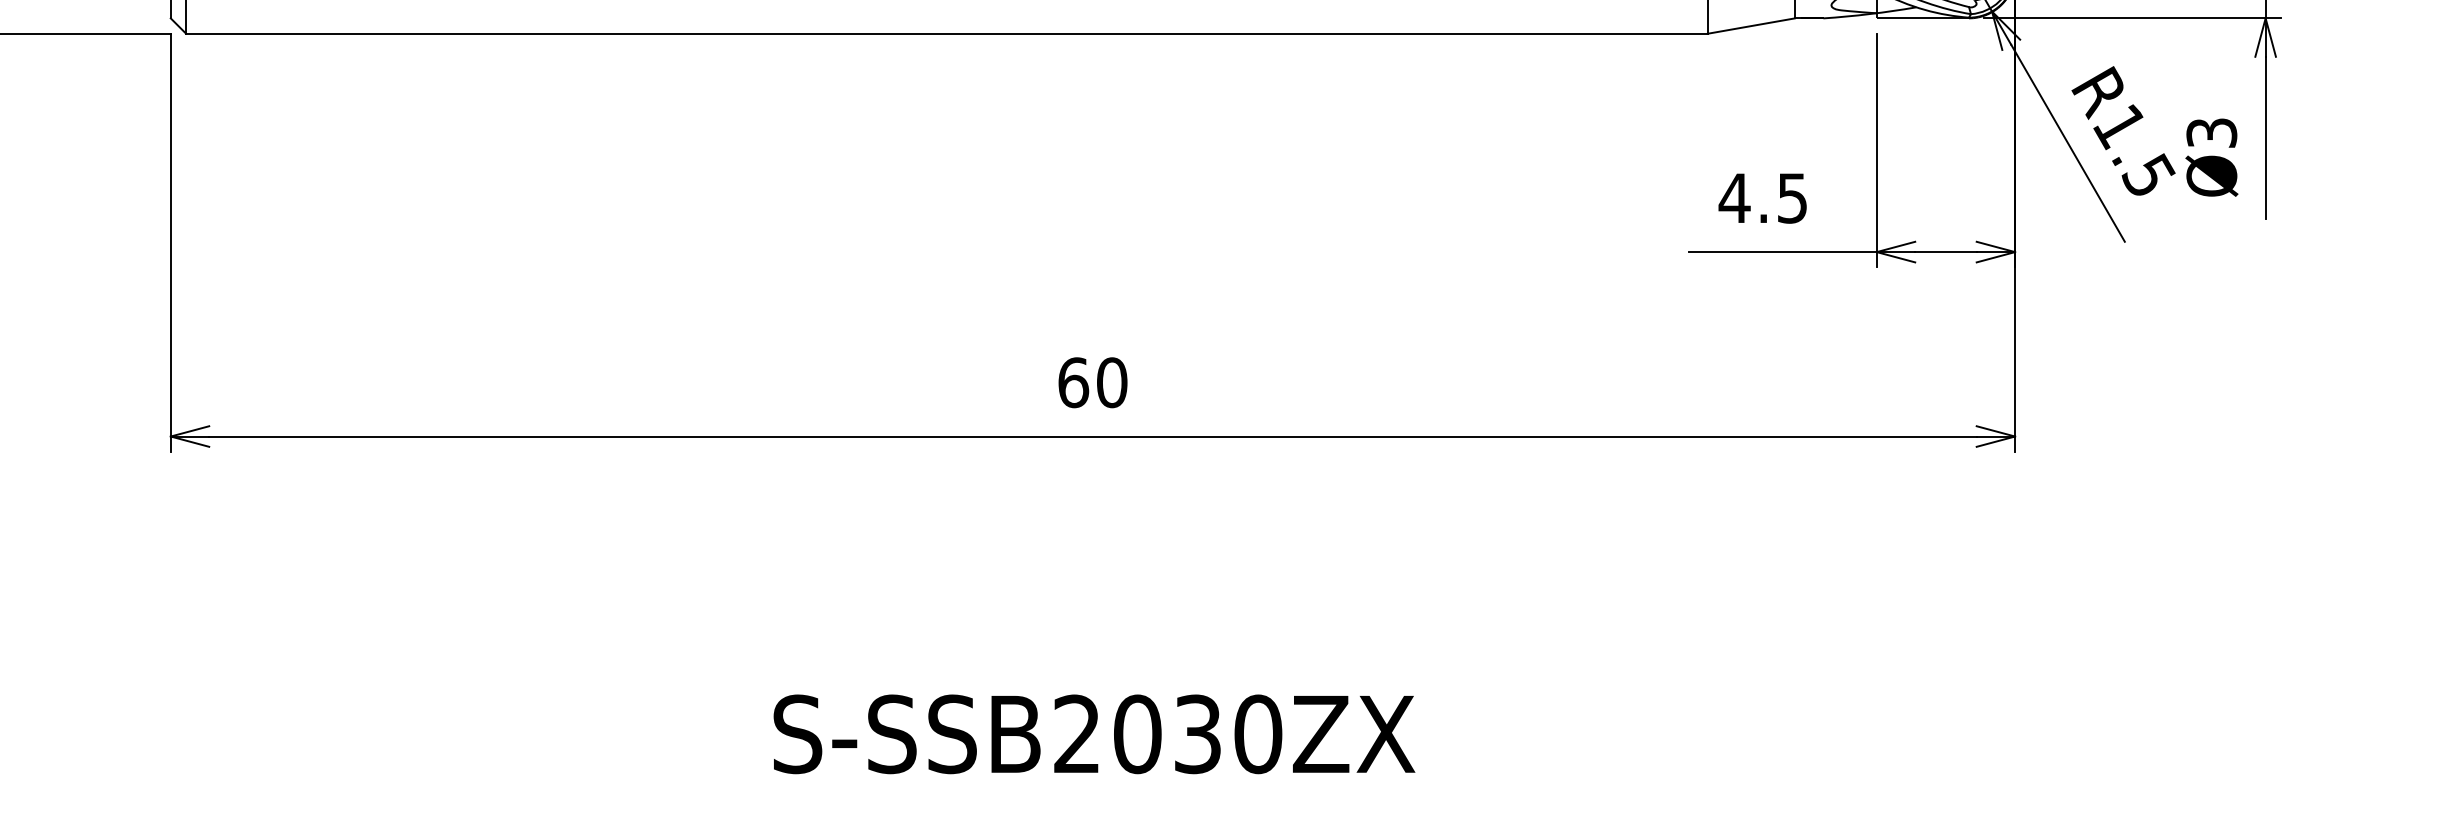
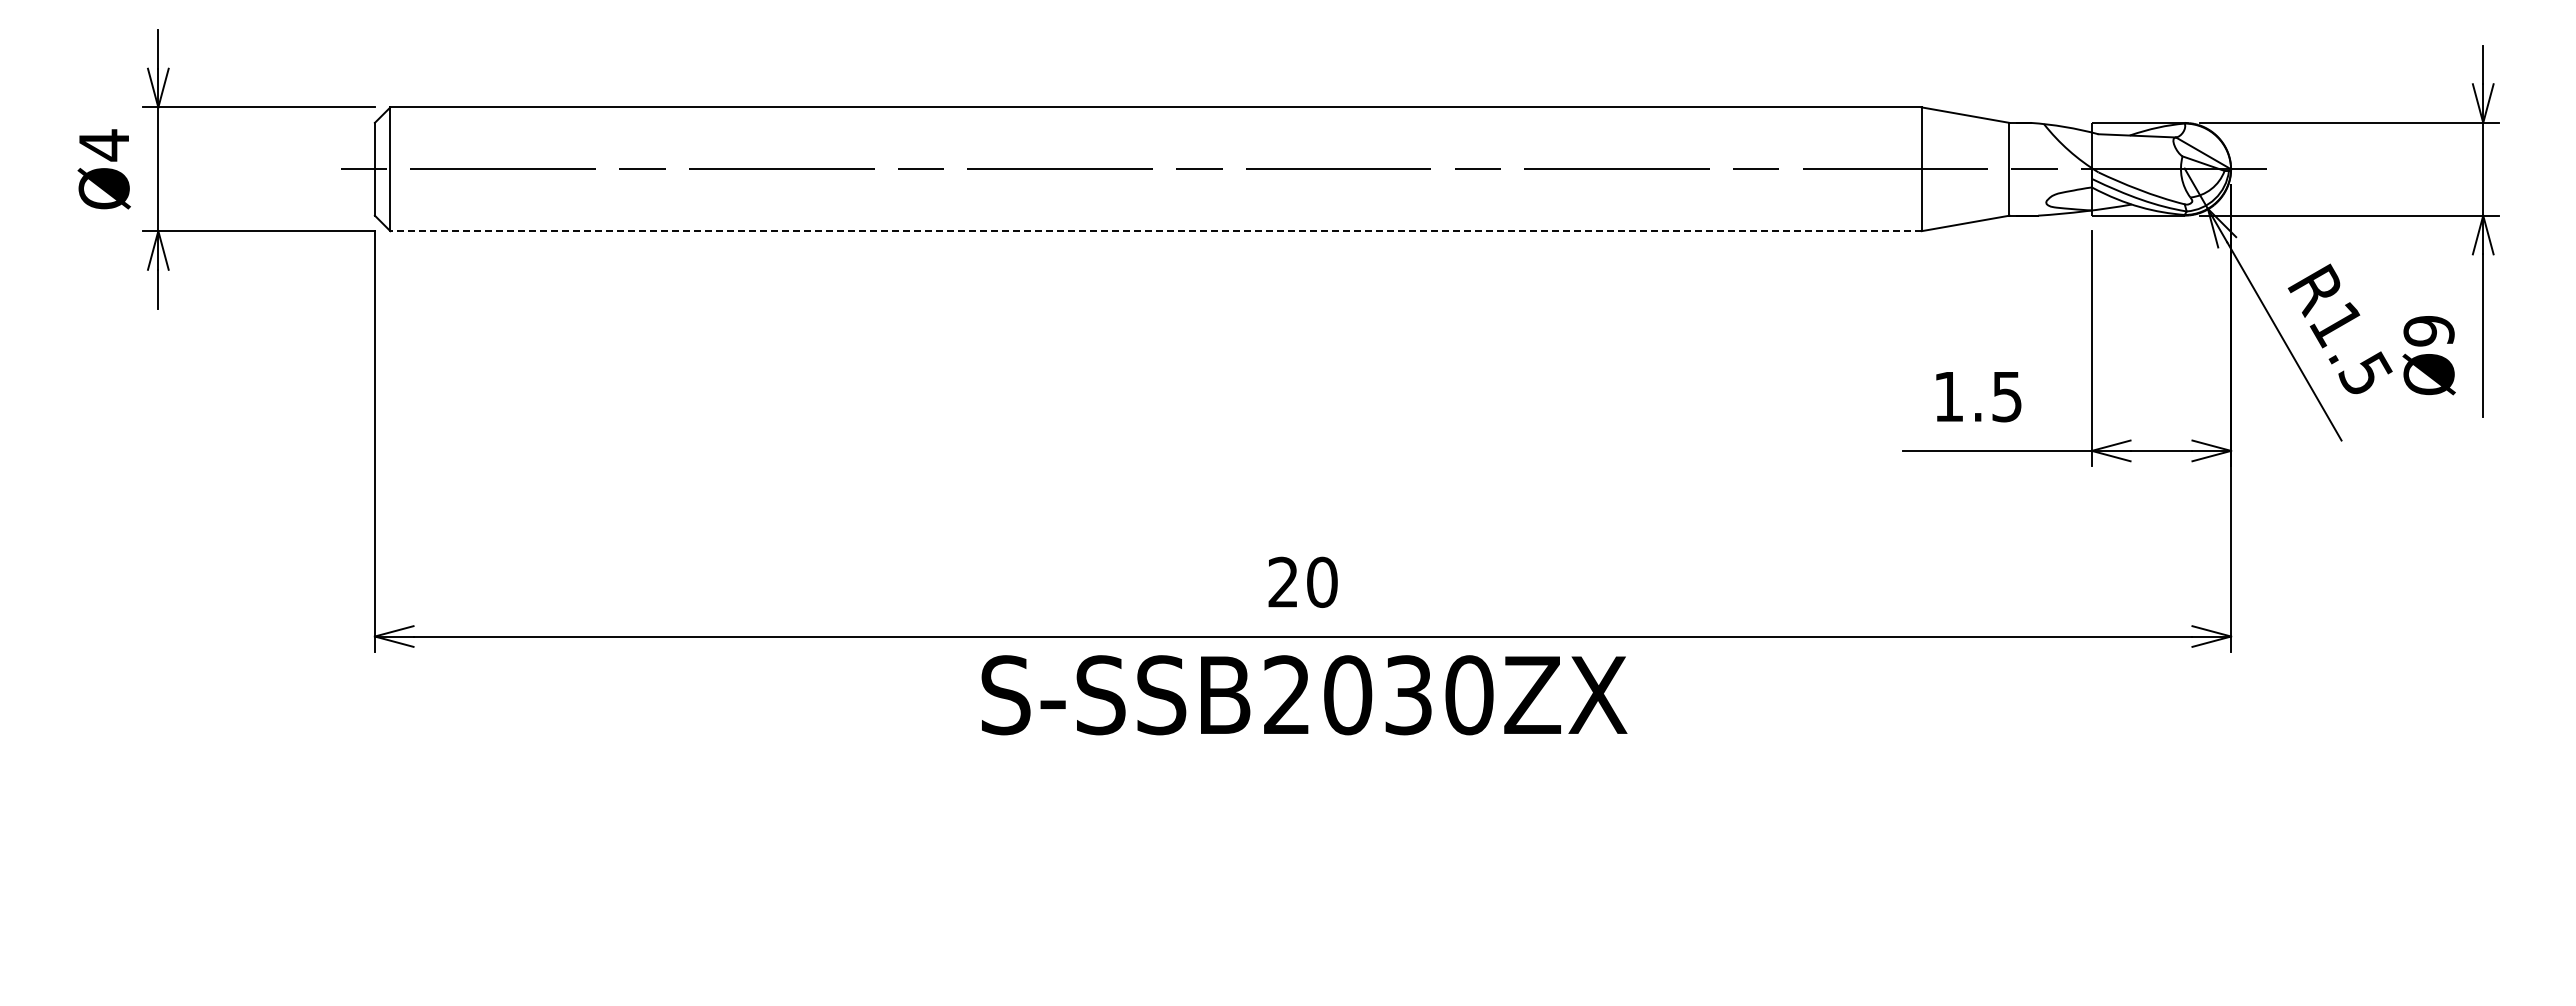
line: (947, 34) -> (1156, 231), solid -> dashed
text: (2211, 133) -> (2428, 331), Ø3 -> Ø9
text: (1734, 198) -> (1948, 396), 4.5 -> 1.5
text: (1073, 381) -> (1283, 581), 60 -> 20
text: (1094, 734) -> (1304, 695), moved

